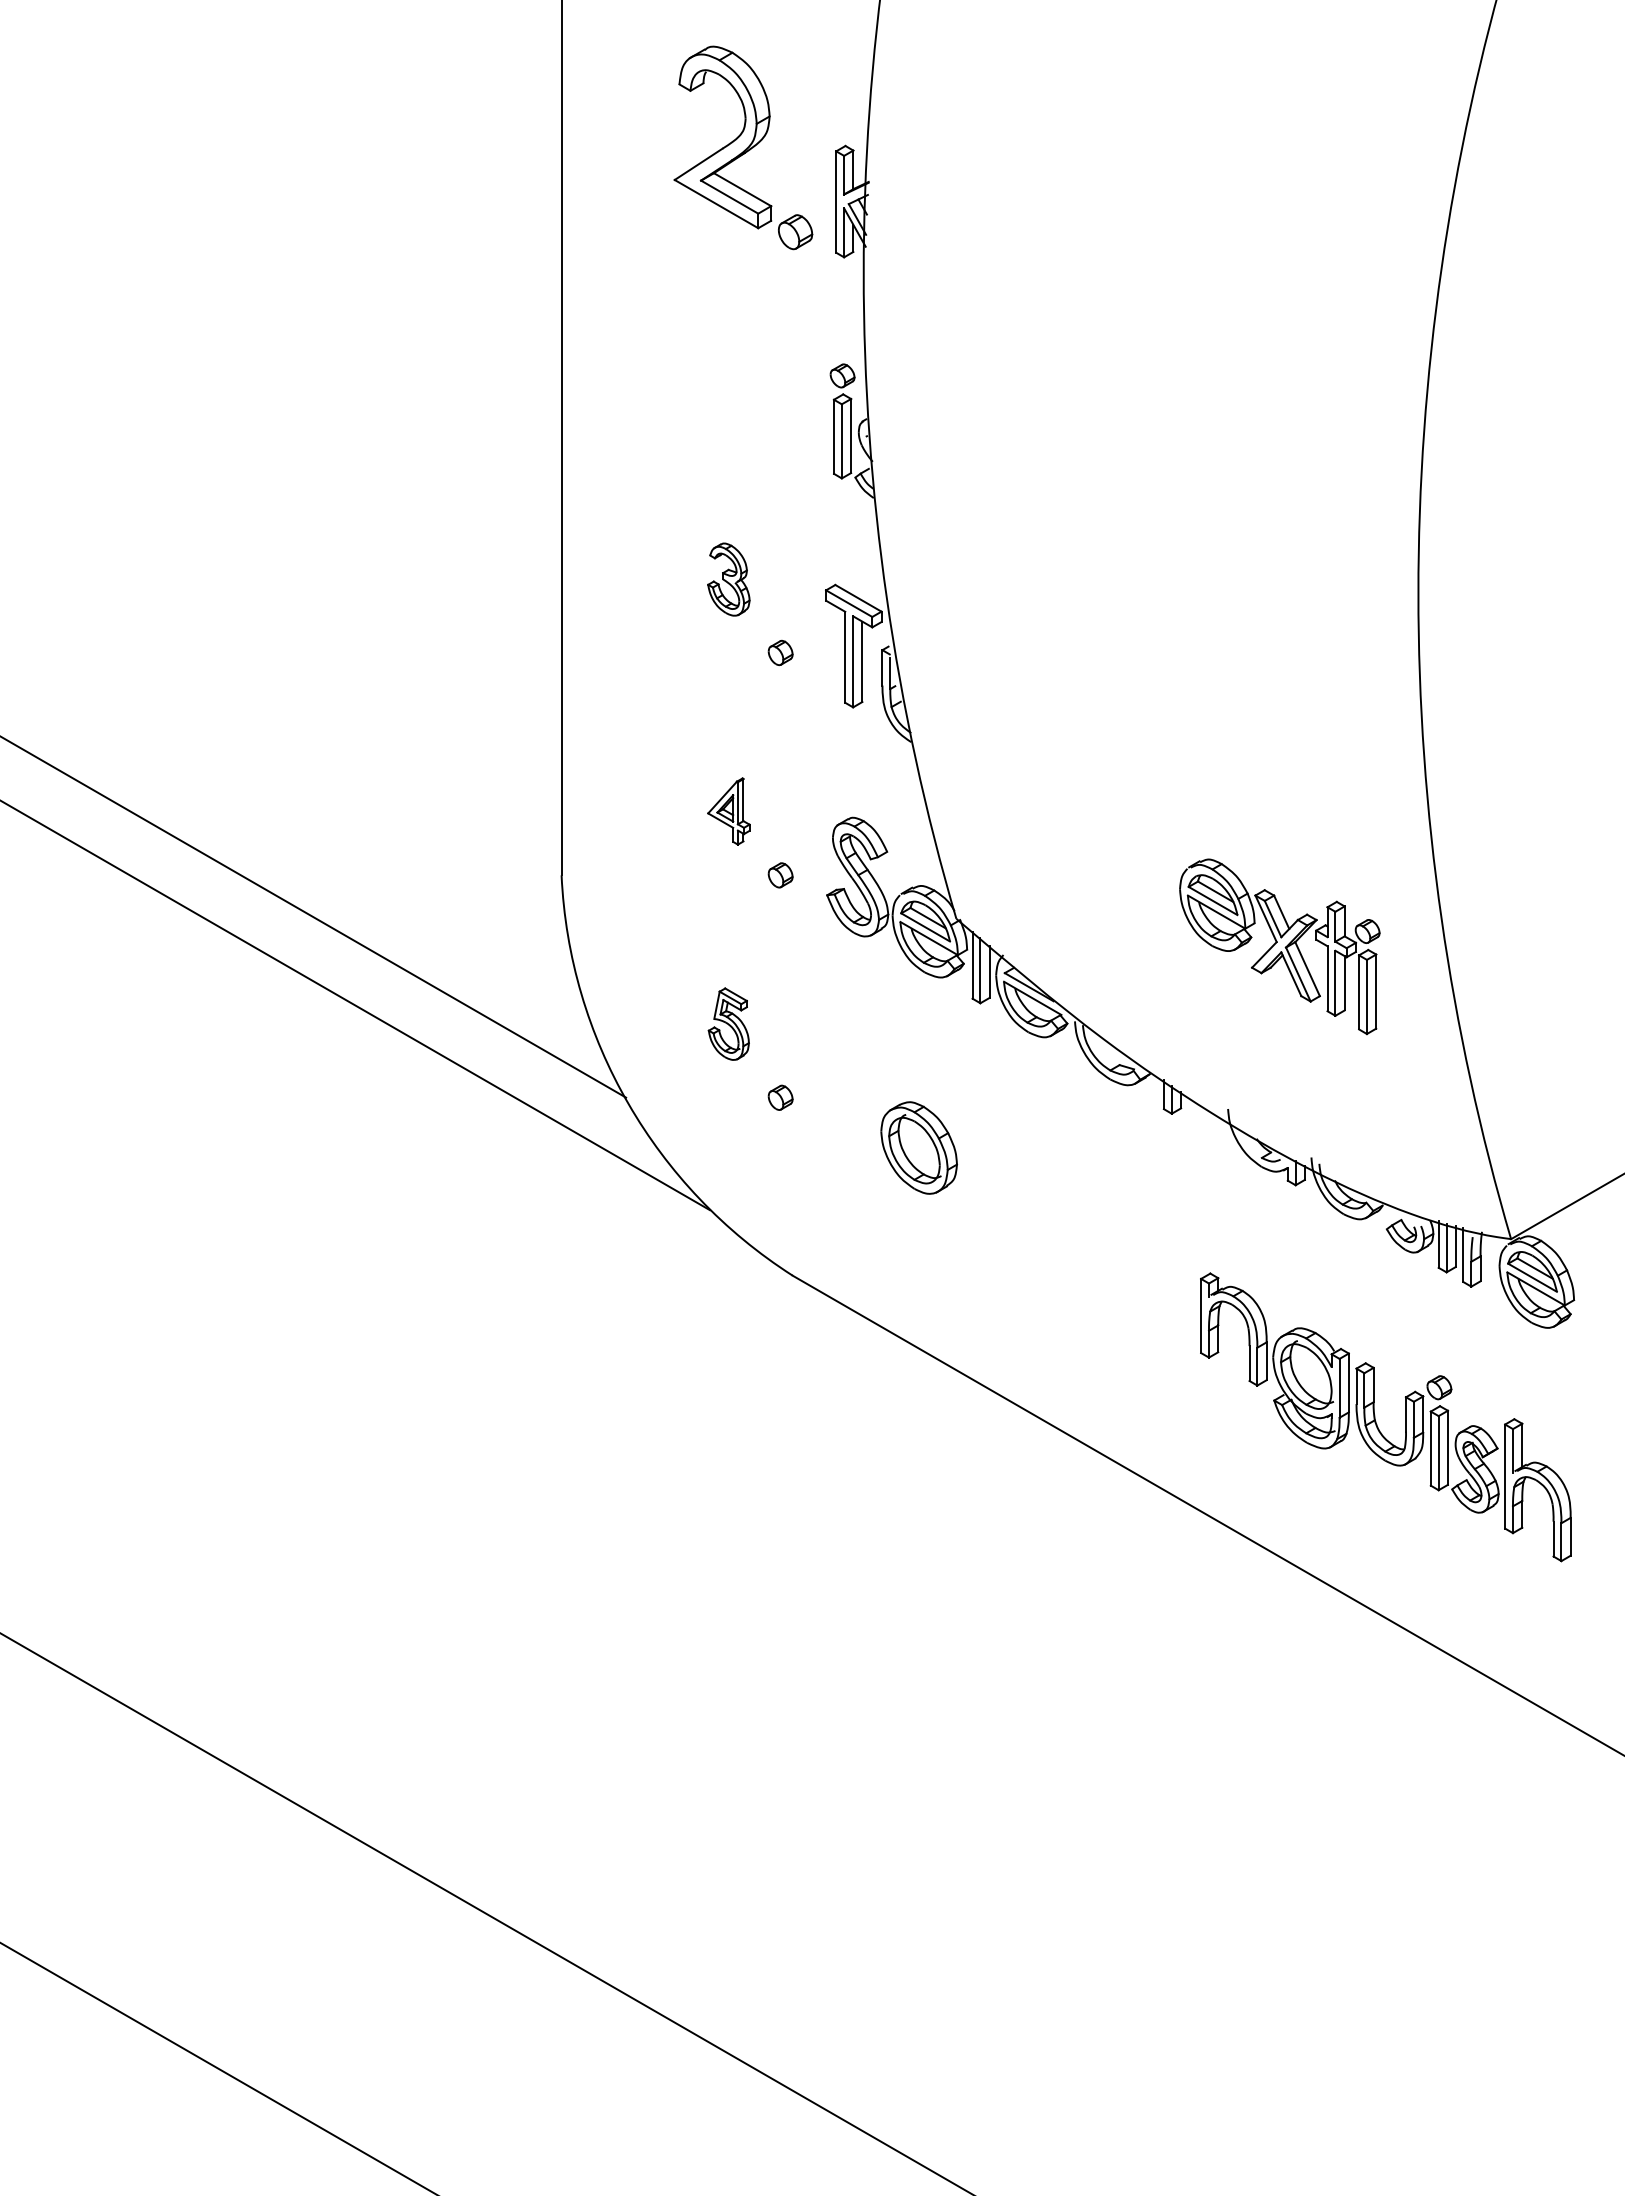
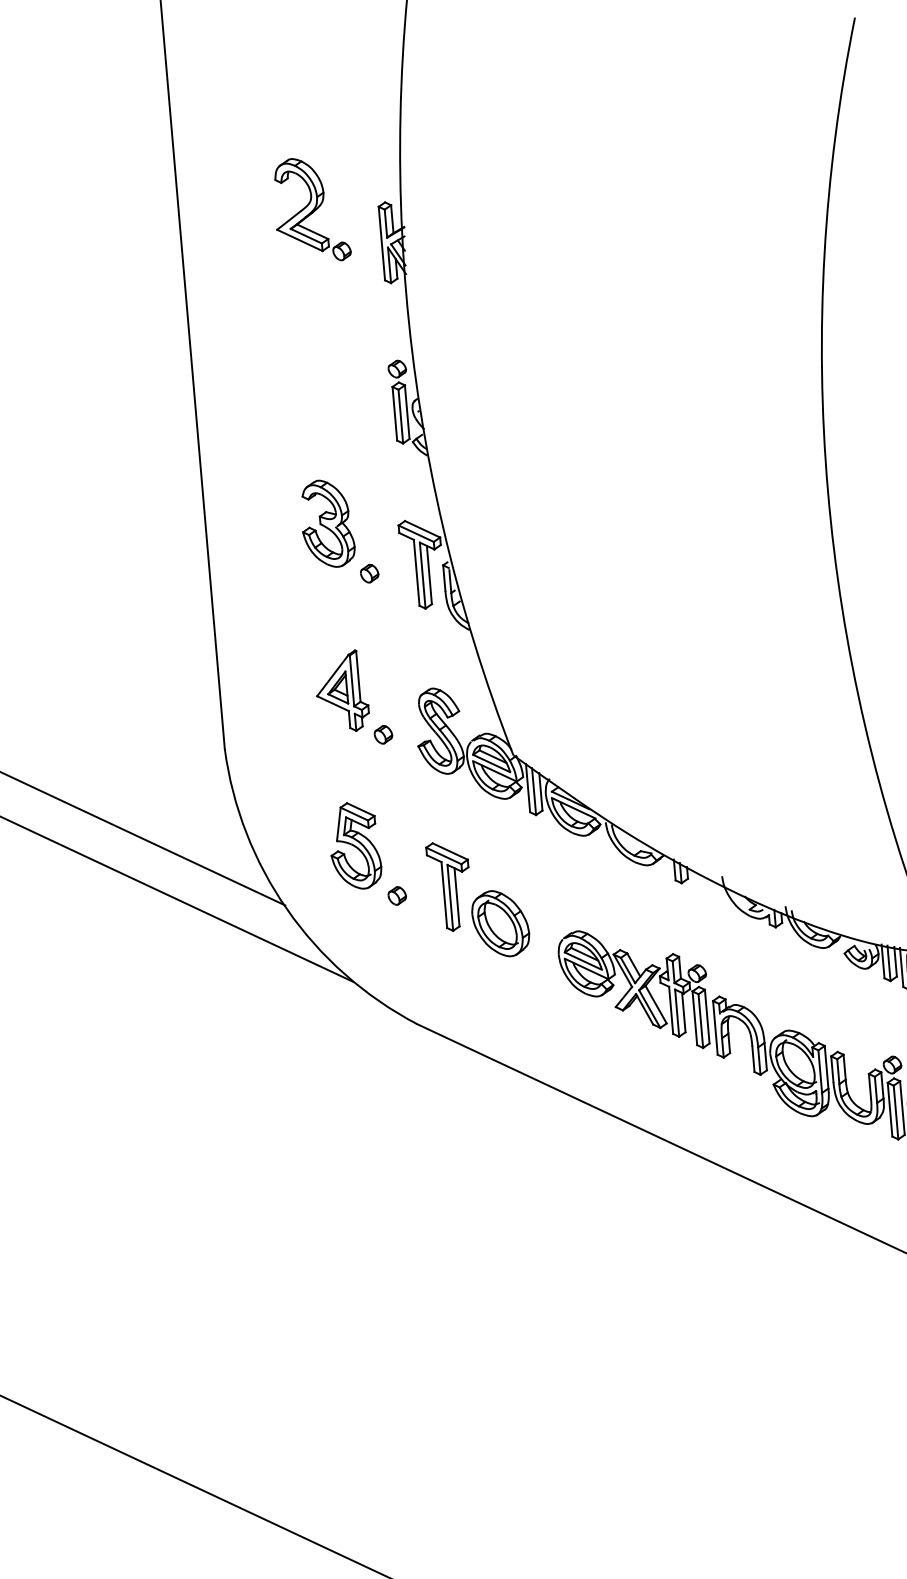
part: (743, 147) -> (311, 209), size x0.71
part: (728, 579) -> (327, 523), size x1.67
part: (728, 811) -> (341, 691), size x1.67
part: (1279, 946) -> (634, 989), moved
part: (728, 1023) -> (354, 845), size x1.67
part: (853, 1090) -> (449, 886), added

